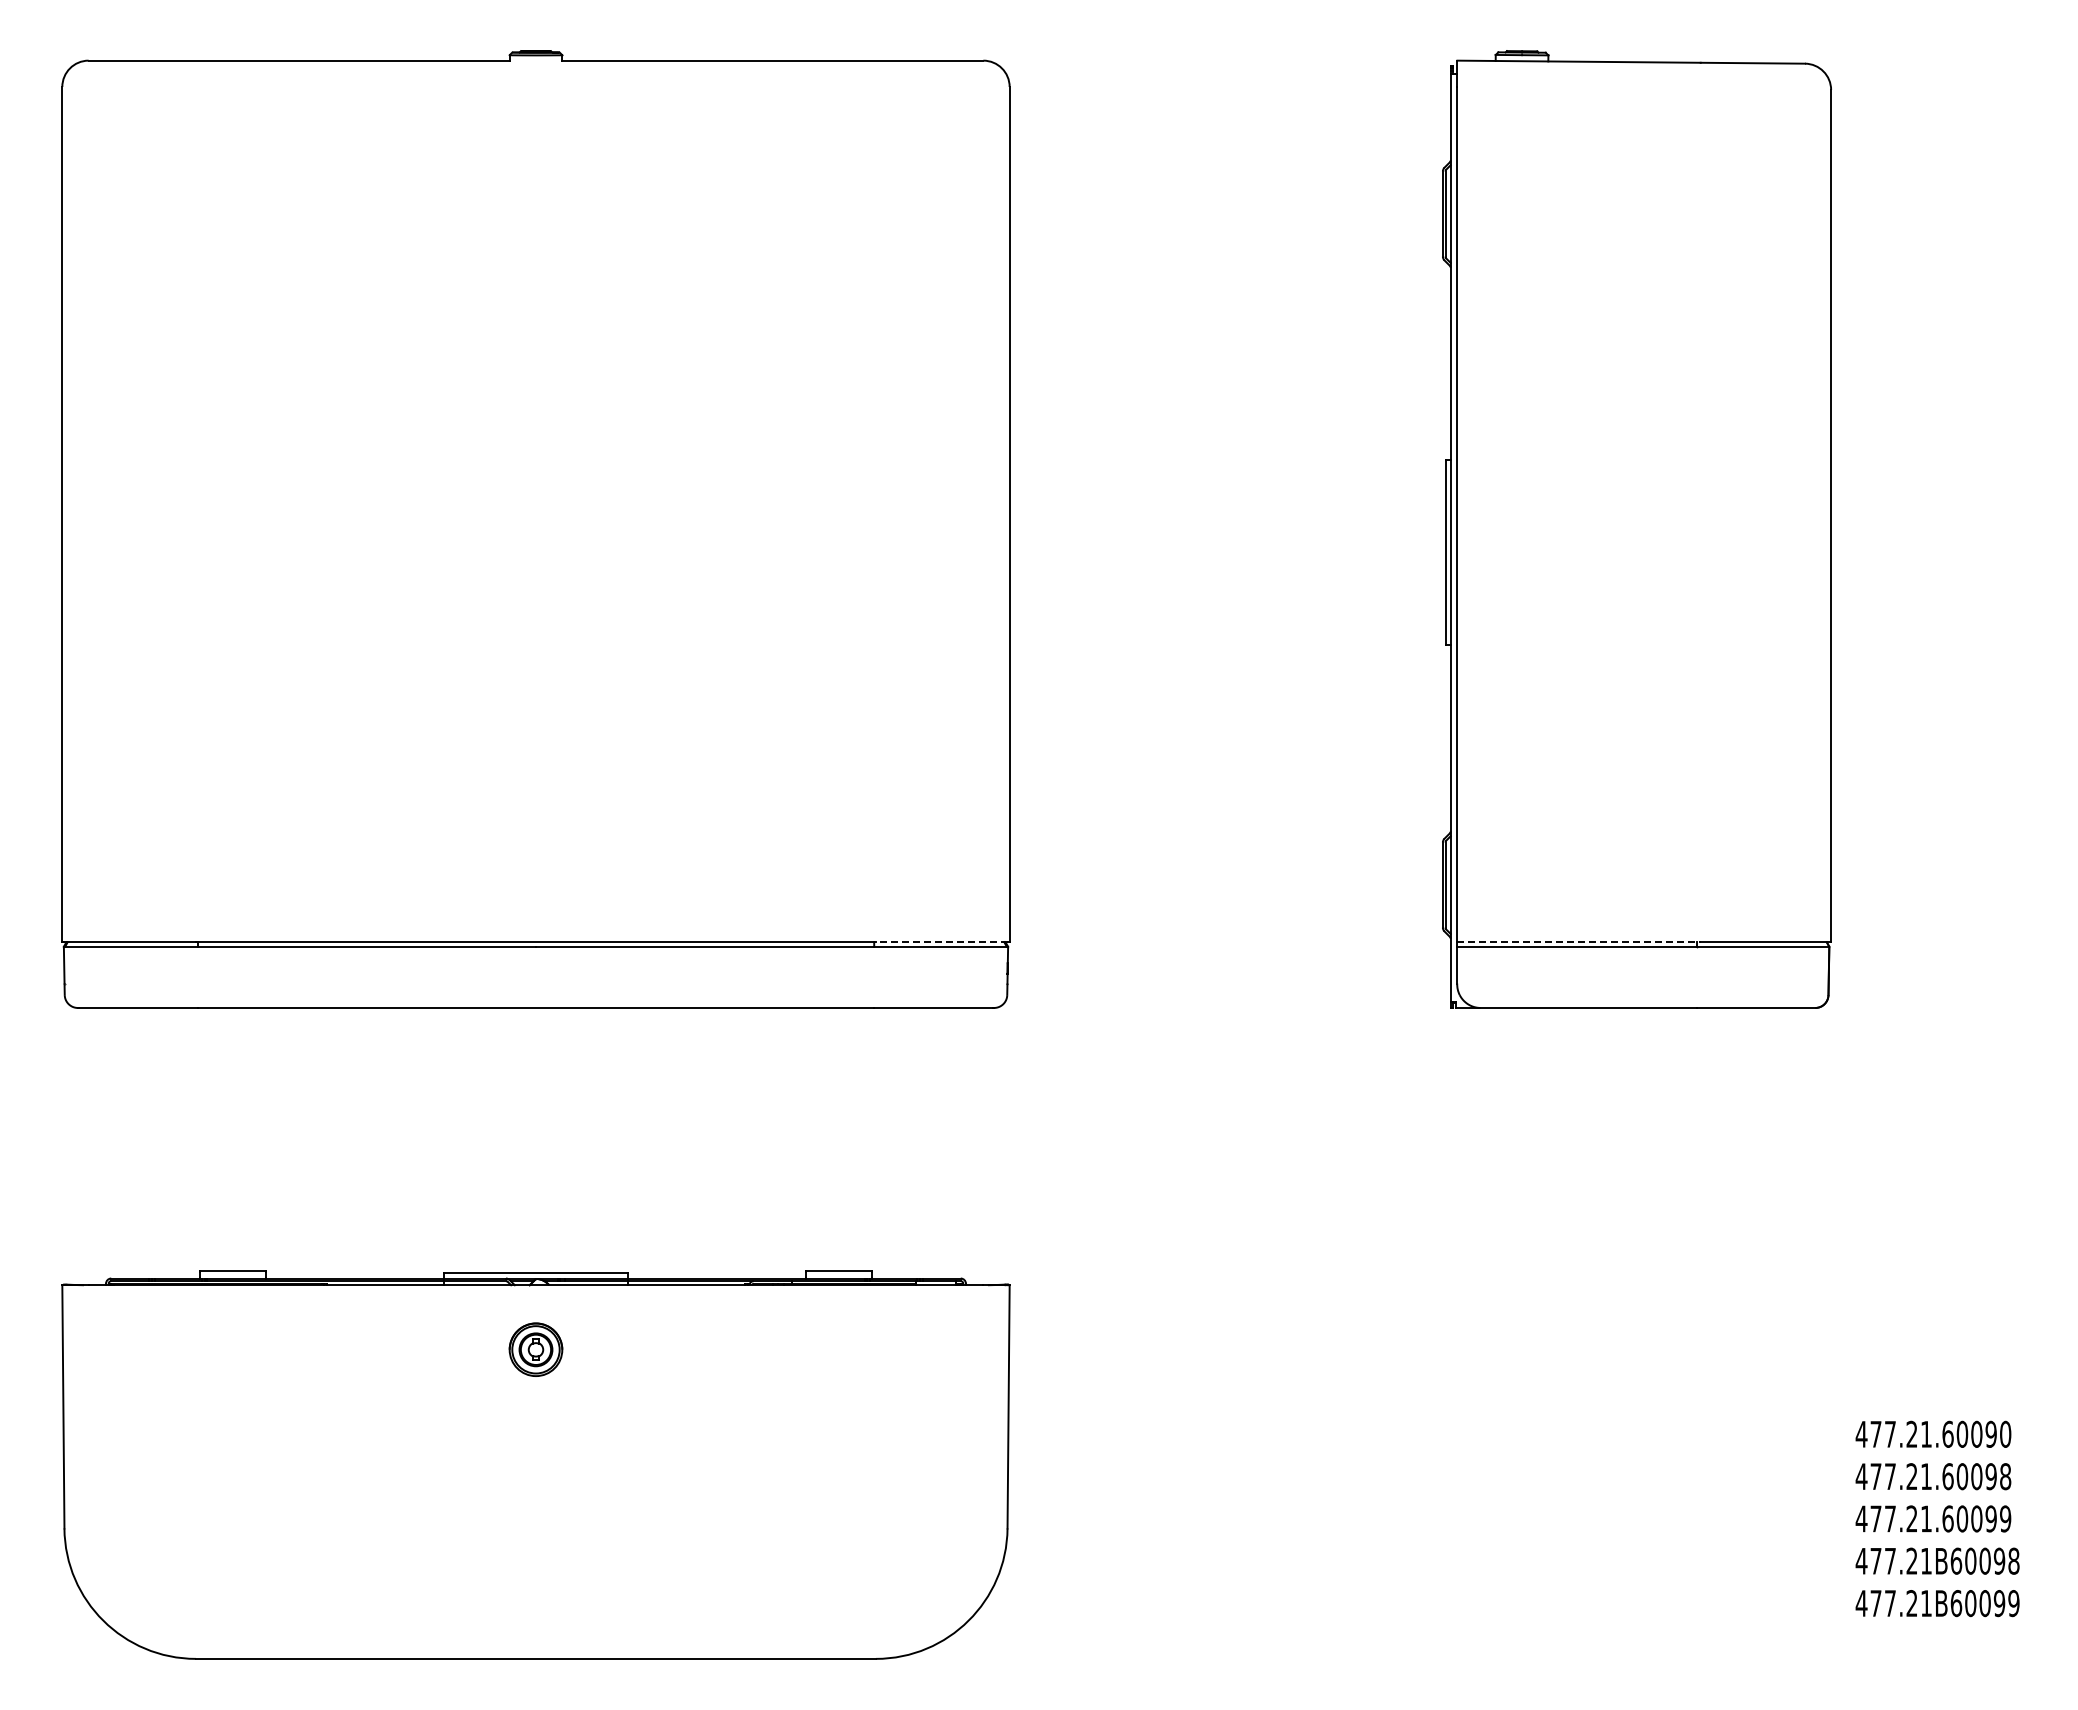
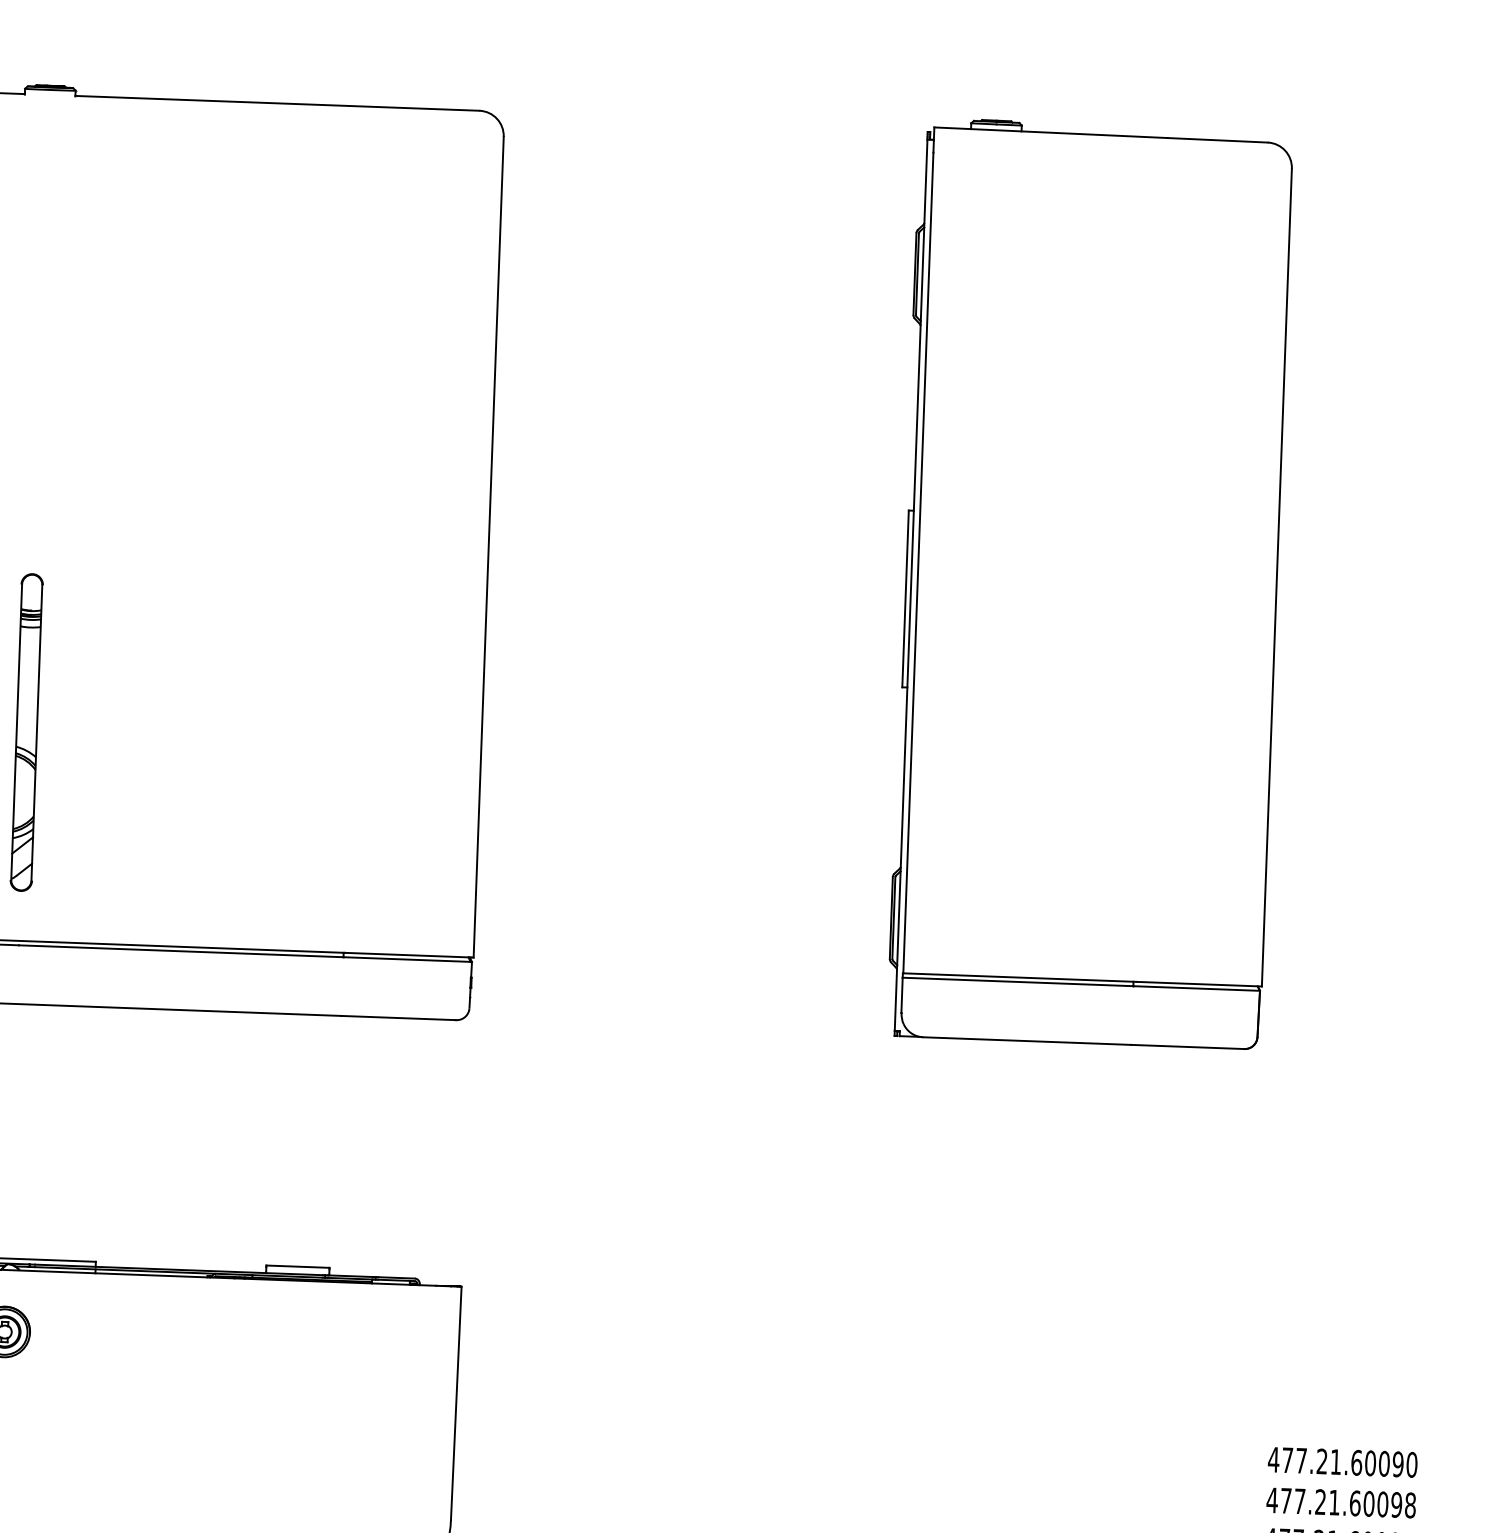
part: (536, 725) -> (27, 732), added
line: (941, 942) -> (408, 955), dashed -> solid
line: (1579, 942) -> (1020, 977), dashed -> solid

